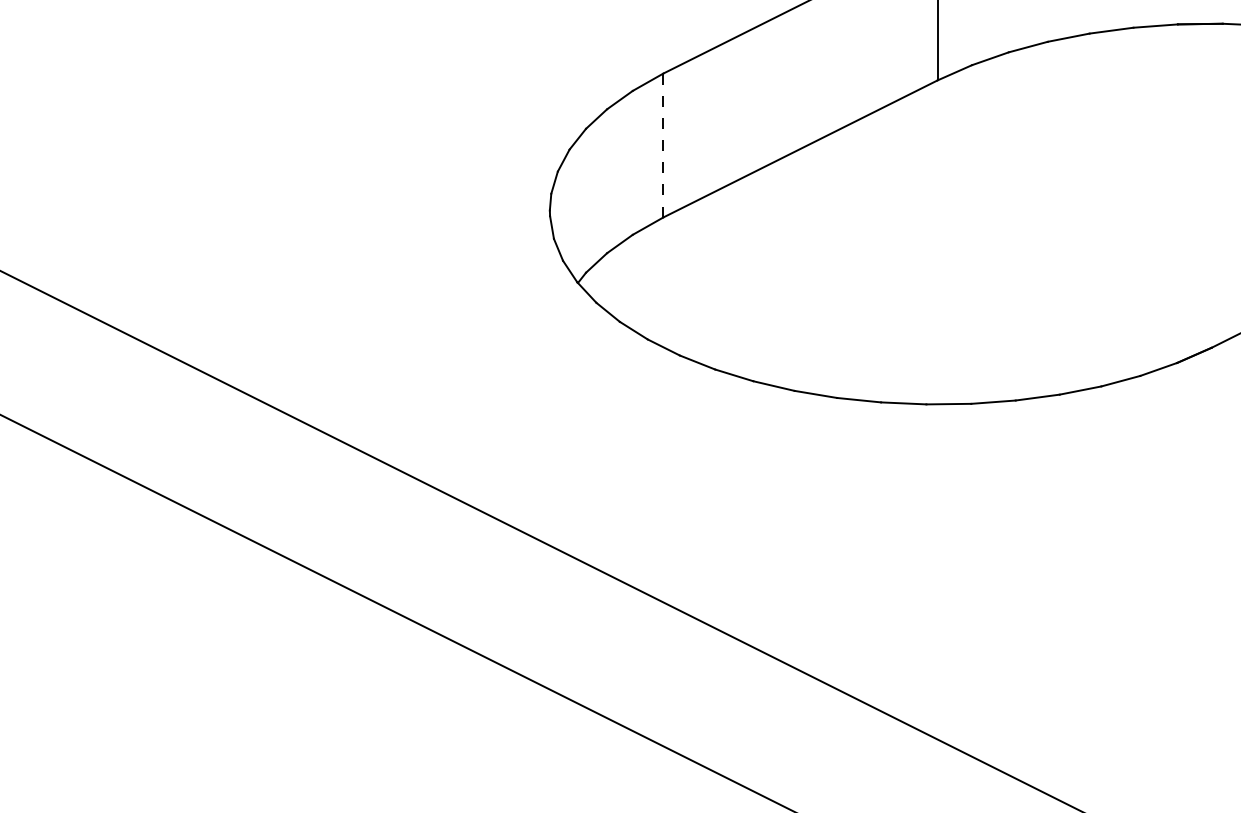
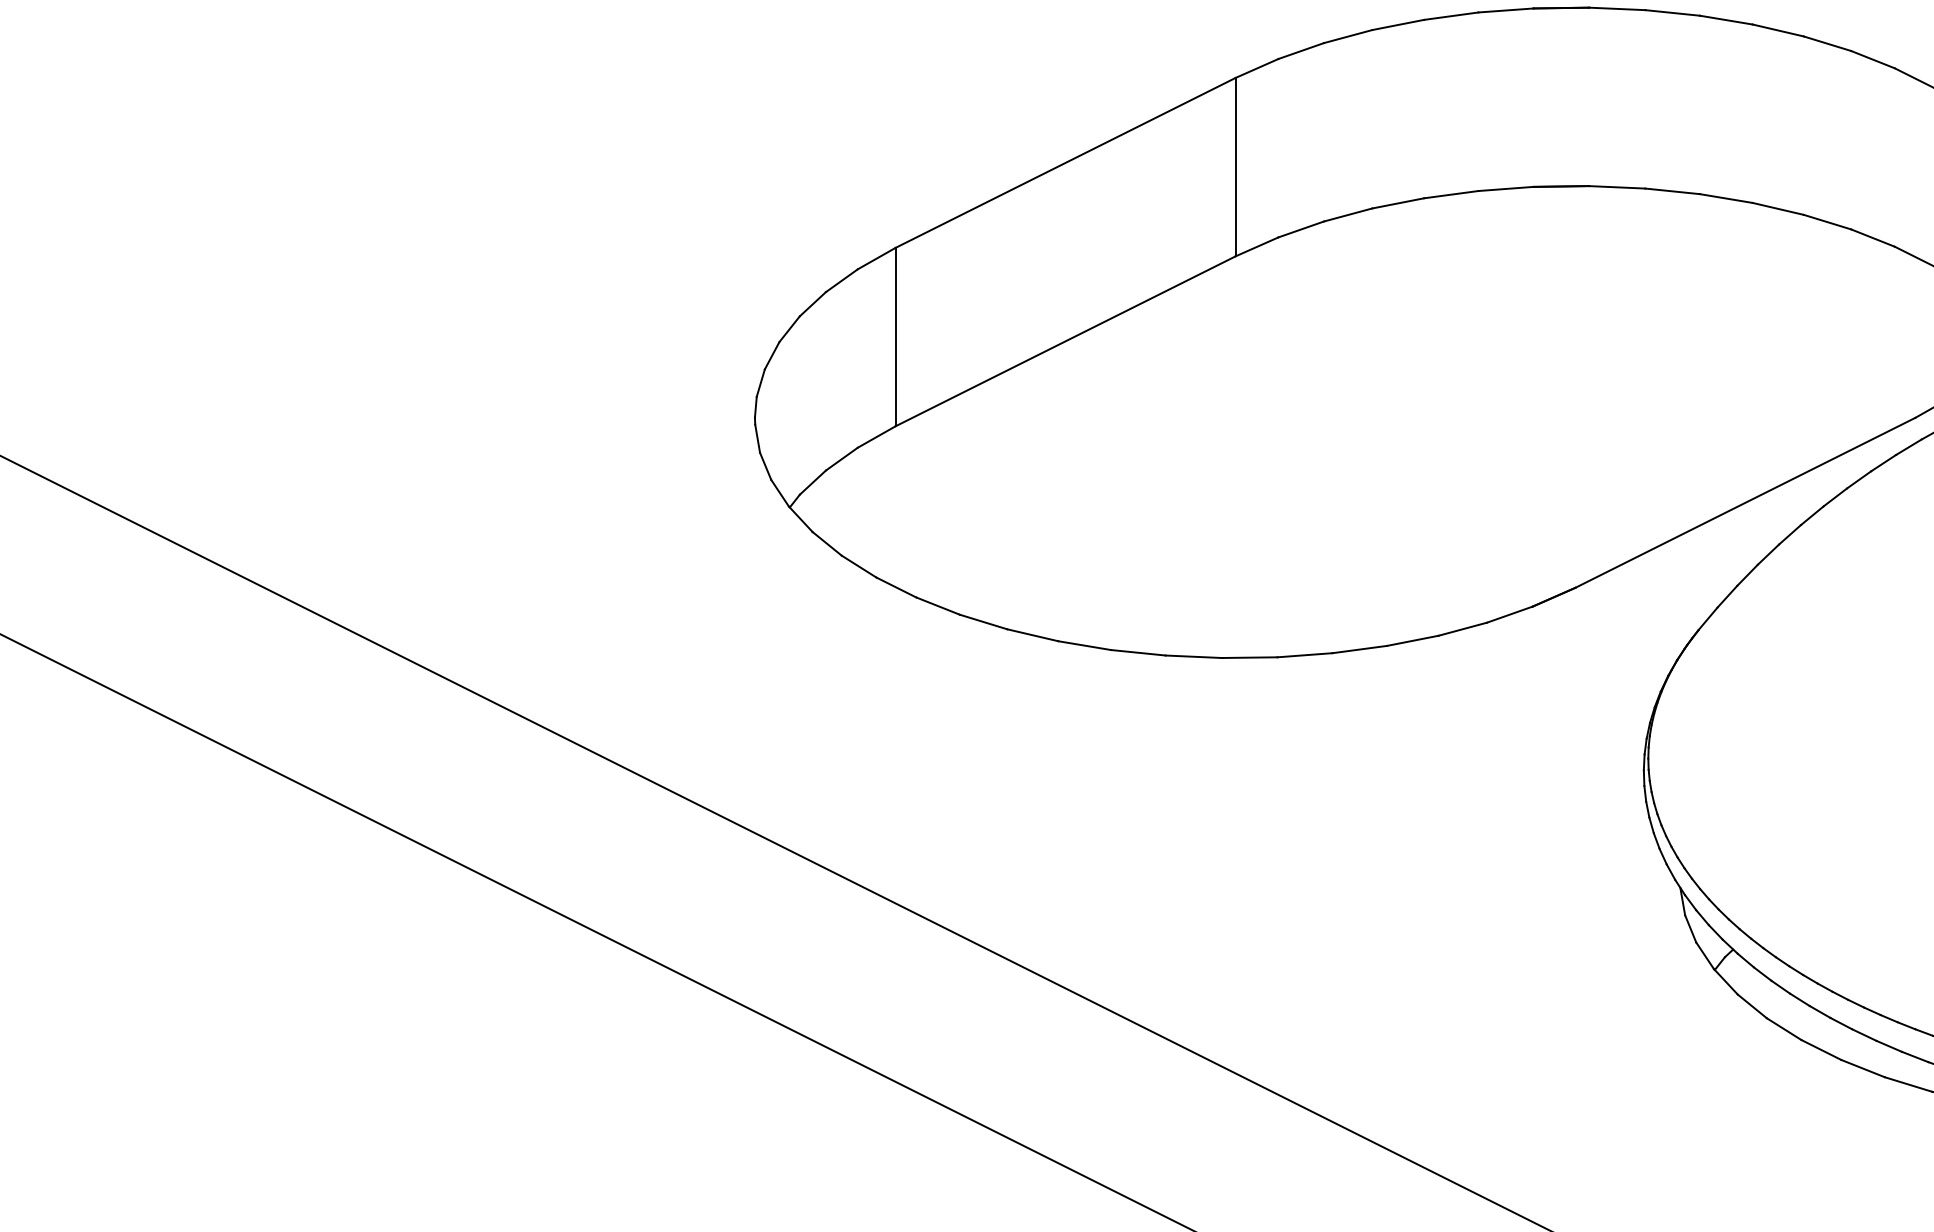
line: (663, 145) -> (895, 337), dashed -> solid

